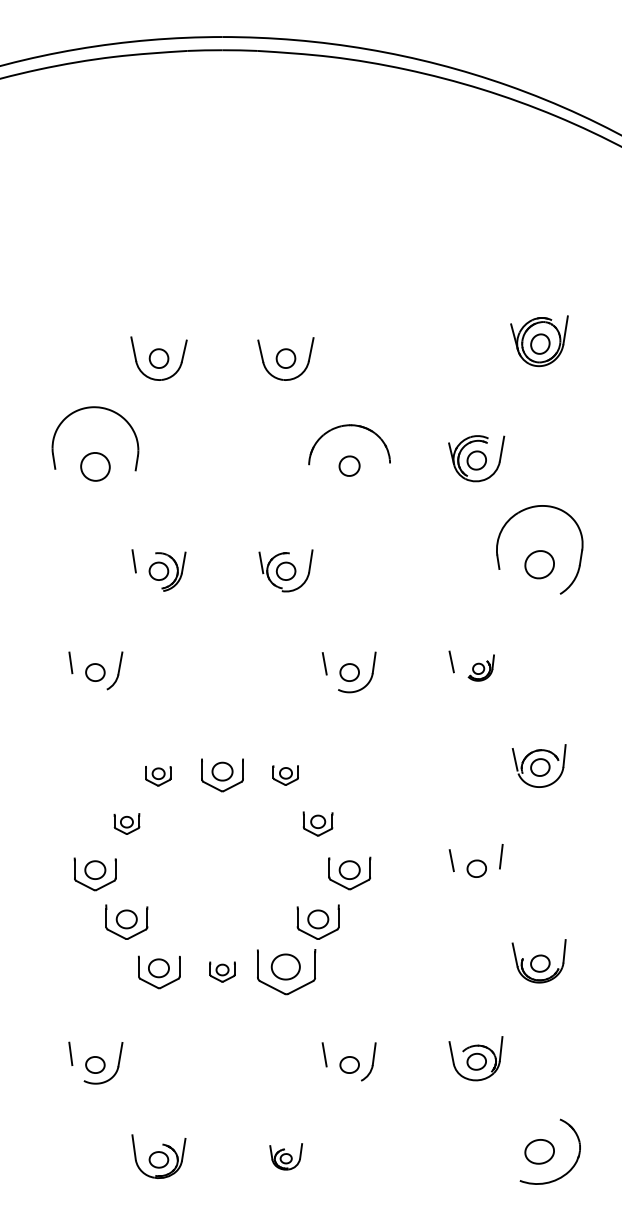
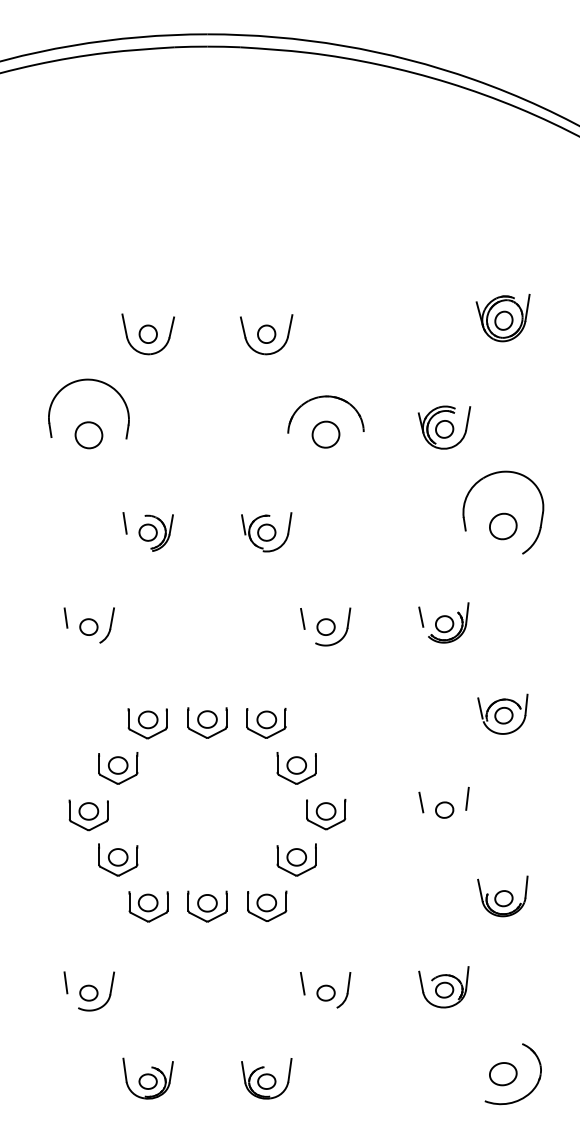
part: (349, 466) -> (325, 434), size x1.43
part: (480, 667) -> (448, 622), size x1.67
part: (285, 774) -> (266, 722), size x1.67
part: (158, 775) -> (147, 723), size x1.67
part: (127, 824) -> (118, 768), size x1.67
part: (317, 824) -> (296, 768), size x1.43
part: (286, 971) -> (267, 905), size x0.71
part: (222, 972) -> (207, 906), size x1.67
part: (285, 1156) -> (266, 1078), size x1.67

